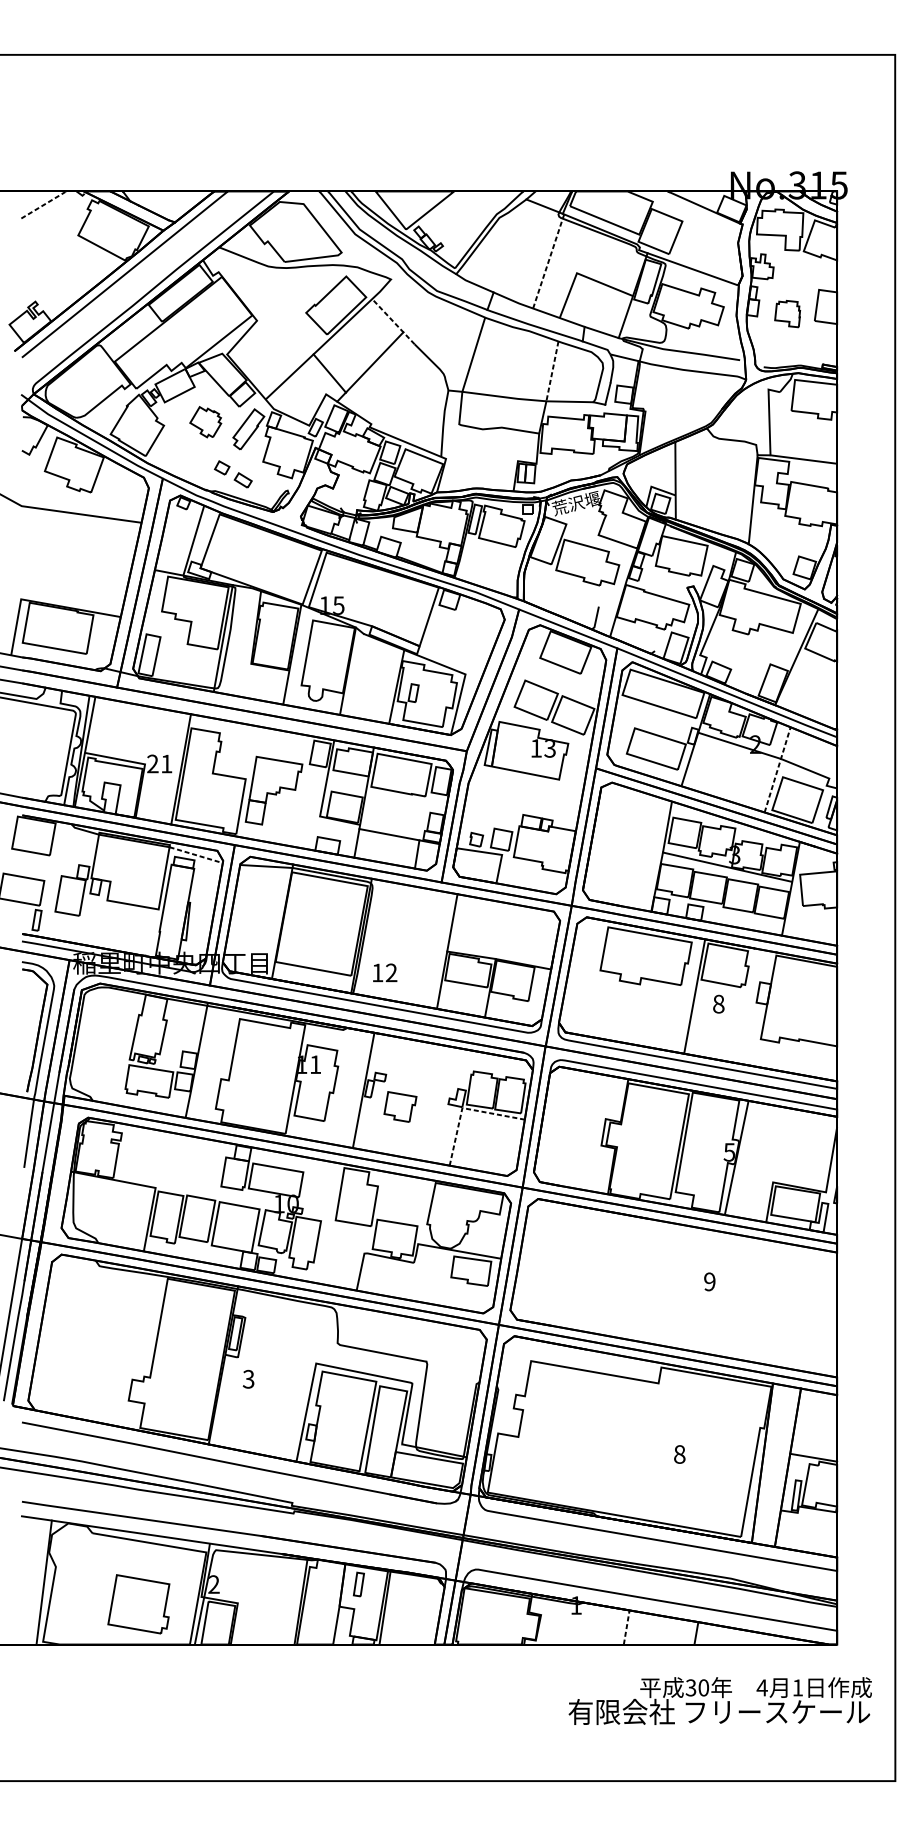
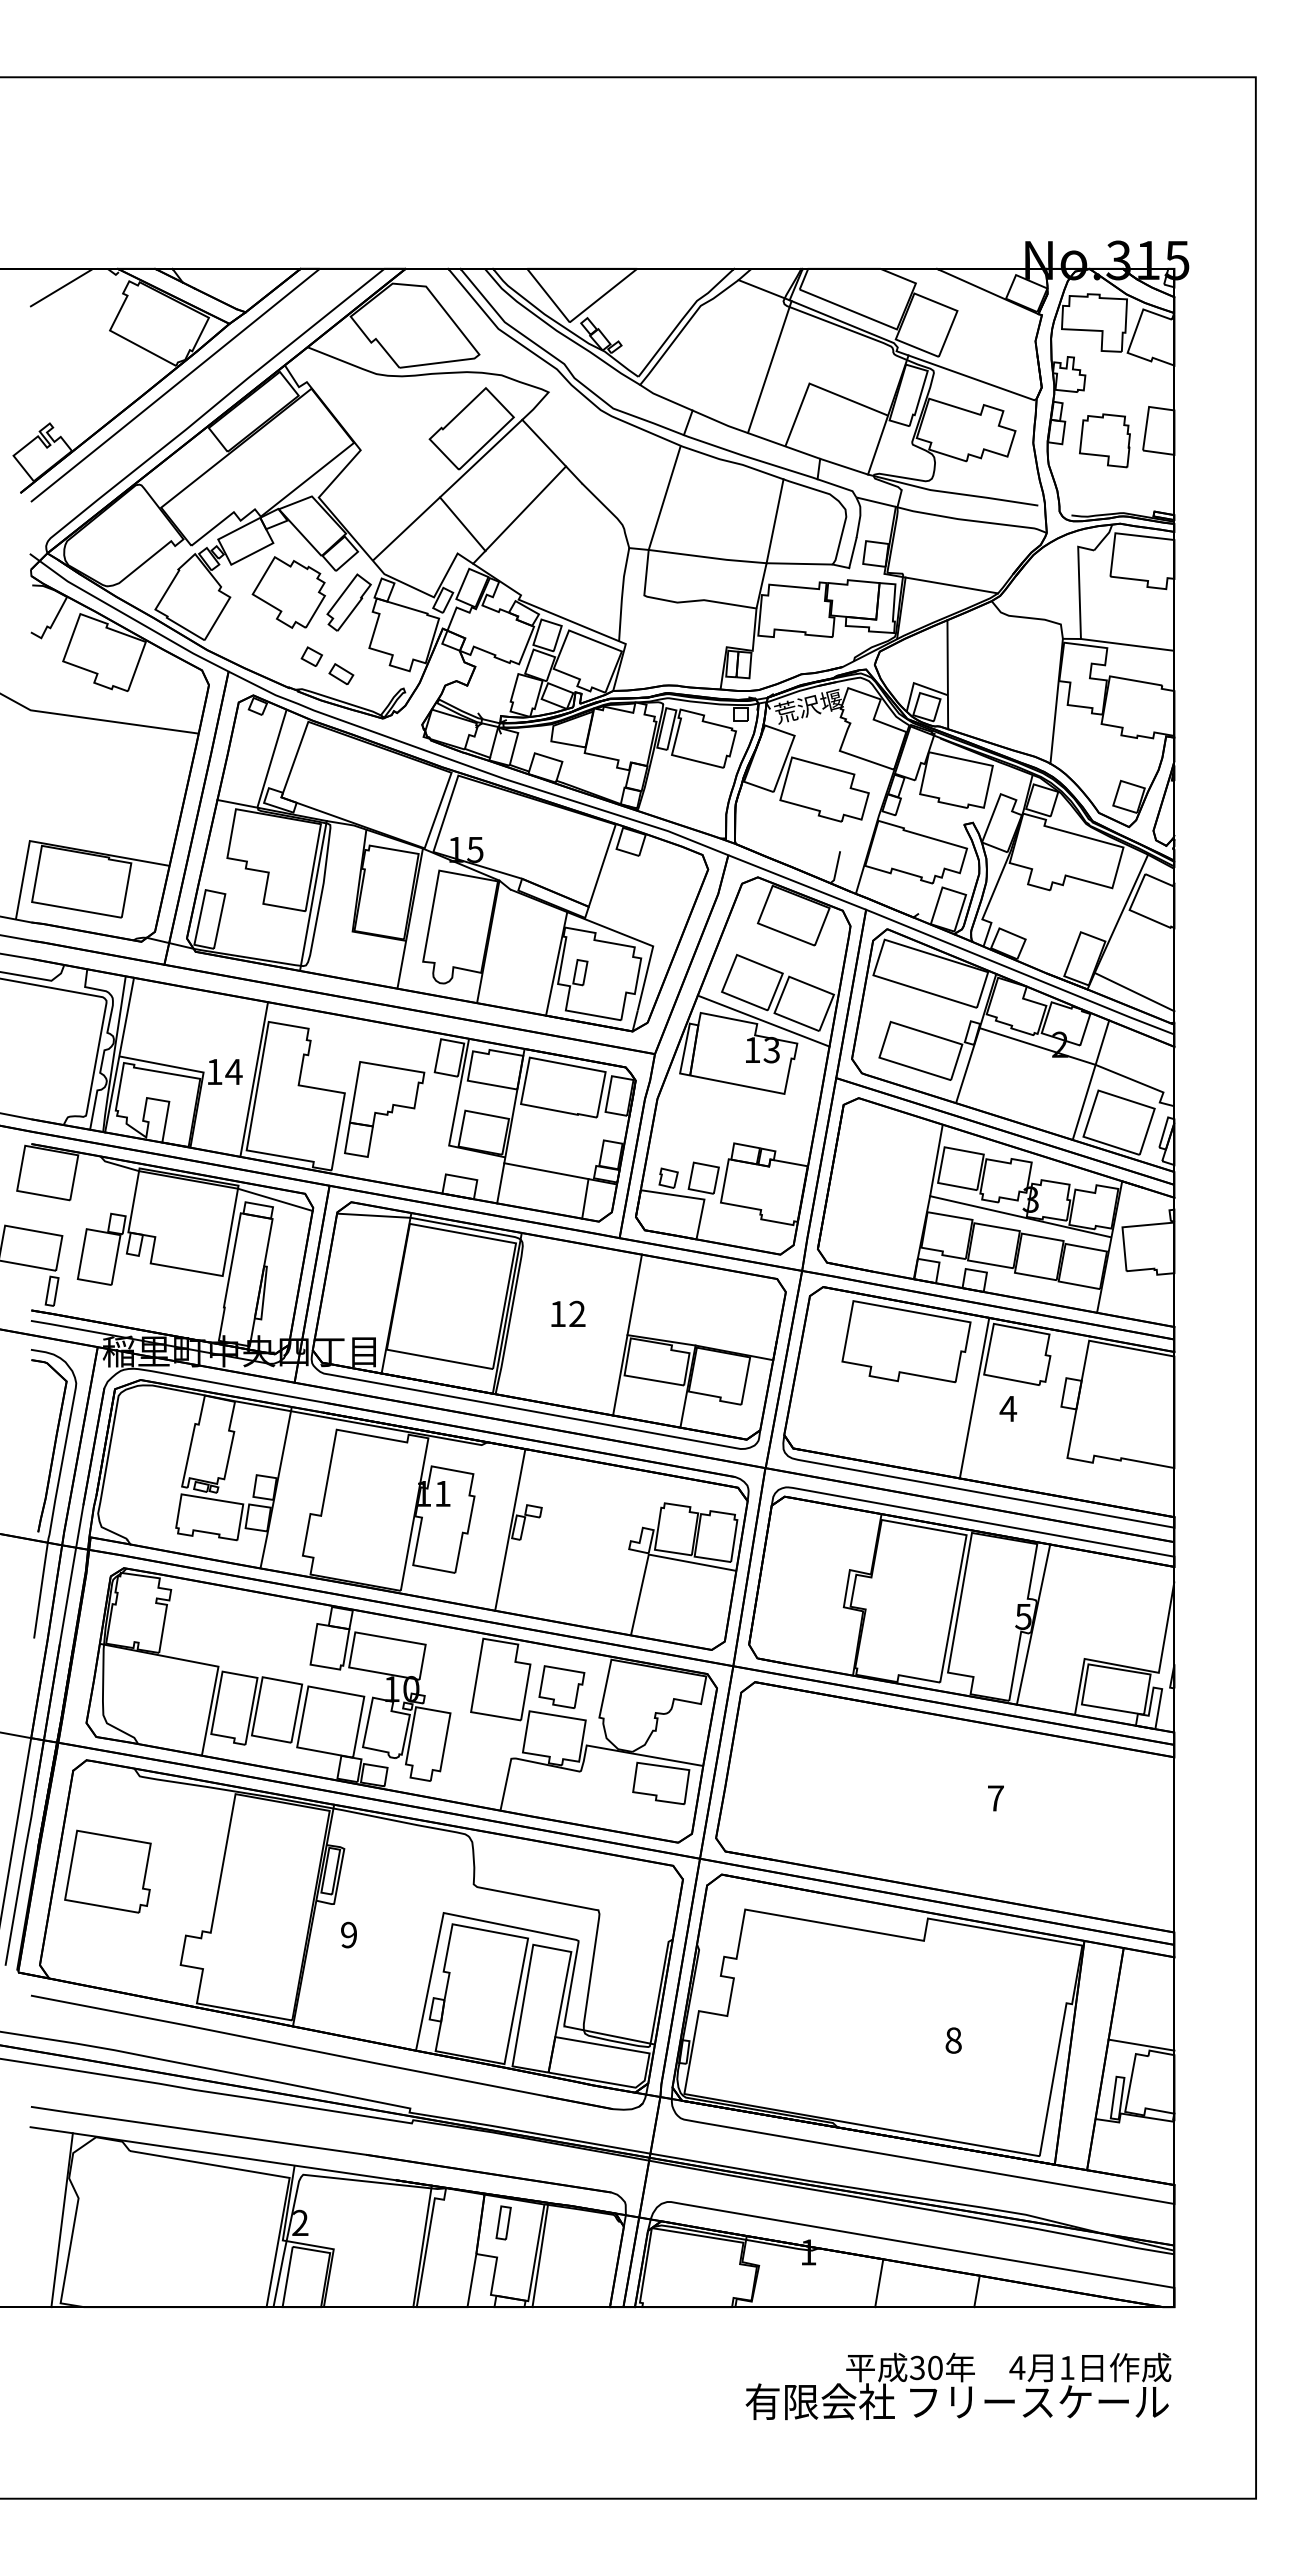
line: (44, 204) -> (62, 287), dashed -> solid
line: (548, 261) -> (769, 366), dashed -> solid
part: (787, 313) -> (1104, 440), size x1.43
line: (393, 321) -> (552, 451), dashed -> solid
line: (552, 371) -> (775, 521), dashed -> solid
line: (678, 417) -> (951, 585), added
part: (205, 422) -> (288, 592), size x1.67
line: (808, 706) -> (1134, 991), added
line: (544, 727) -> (763, 1020), added
text: (159, 763) -> (224, 1071), 21 -> 14
line: (778, 769) -> (1091, 1079), dashed -> solid
line: (196, 854) -> (275, 1199), dashed -> solid
text: (385, 972) -> (568, 1313), moved
text: (718, 1003) -> (1008, 1408), 8 -> 4
part: (400, 1106) -> (561, 1686), moved
line: (464, 1108) -> (651, 1555), dashed -> solid
text: (709, 1281) -> (995, 1798), 9 -> 7
text: (248, 1379) -> (348, 1935), 3 -> 9
part: (138, 1604) -> (107, 1871), moved
line: (626, 1626) -> (879, 2282), dashed -> solid
text: (720, 1701) -> (958, 2386), moved

